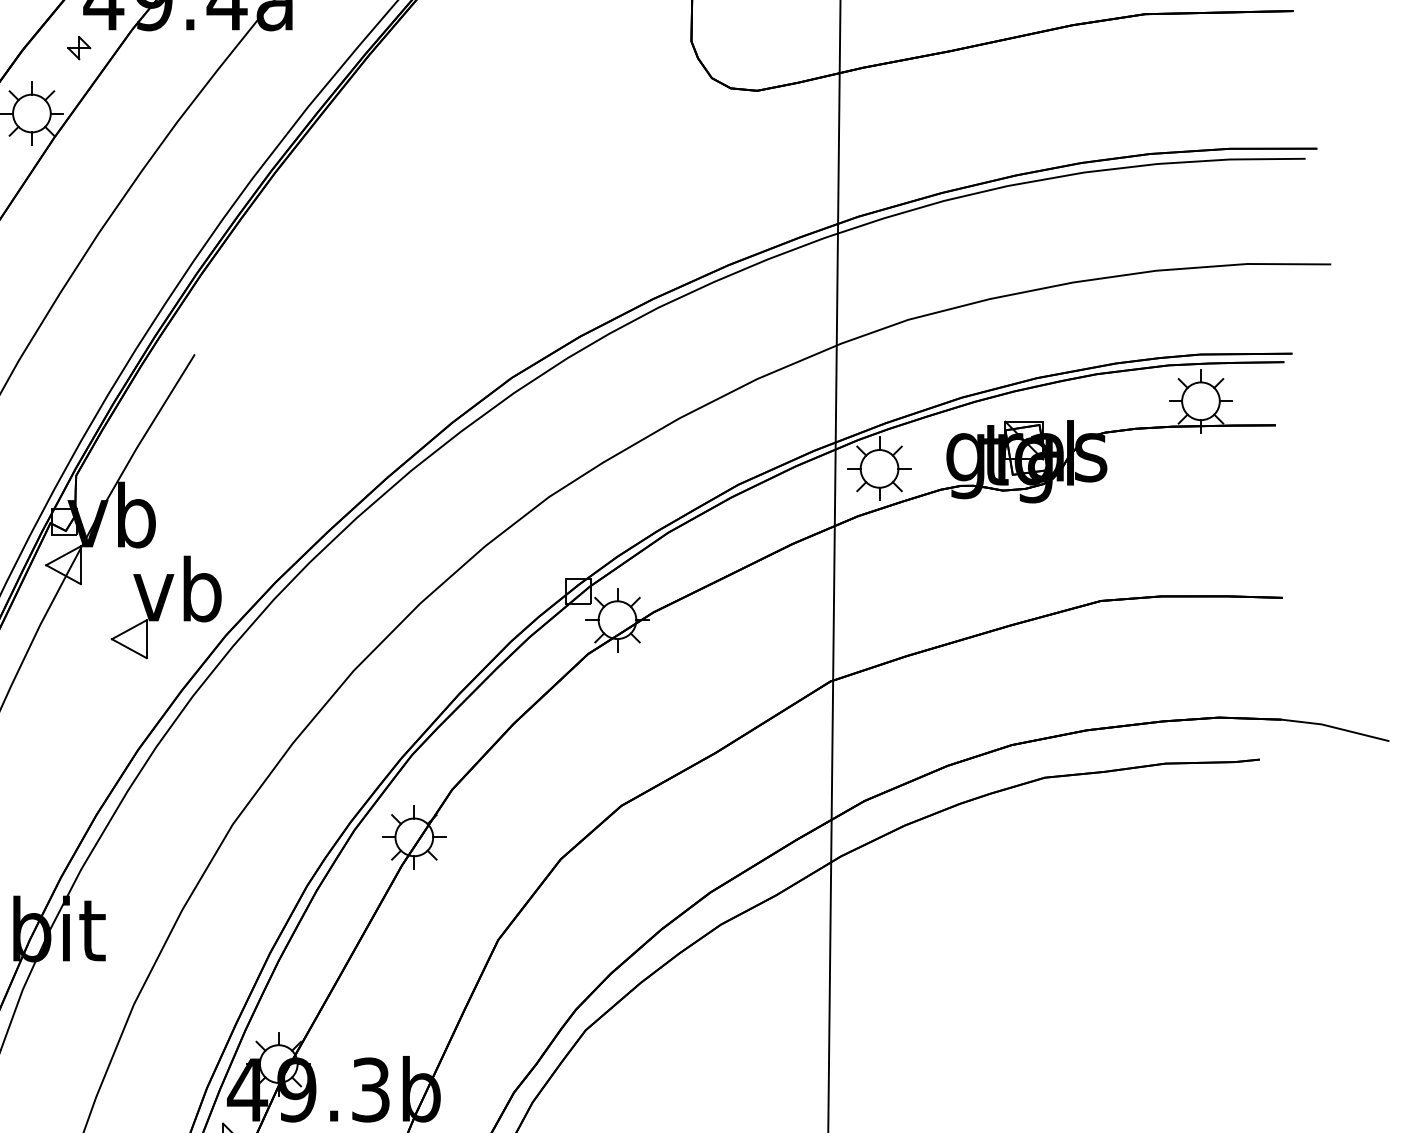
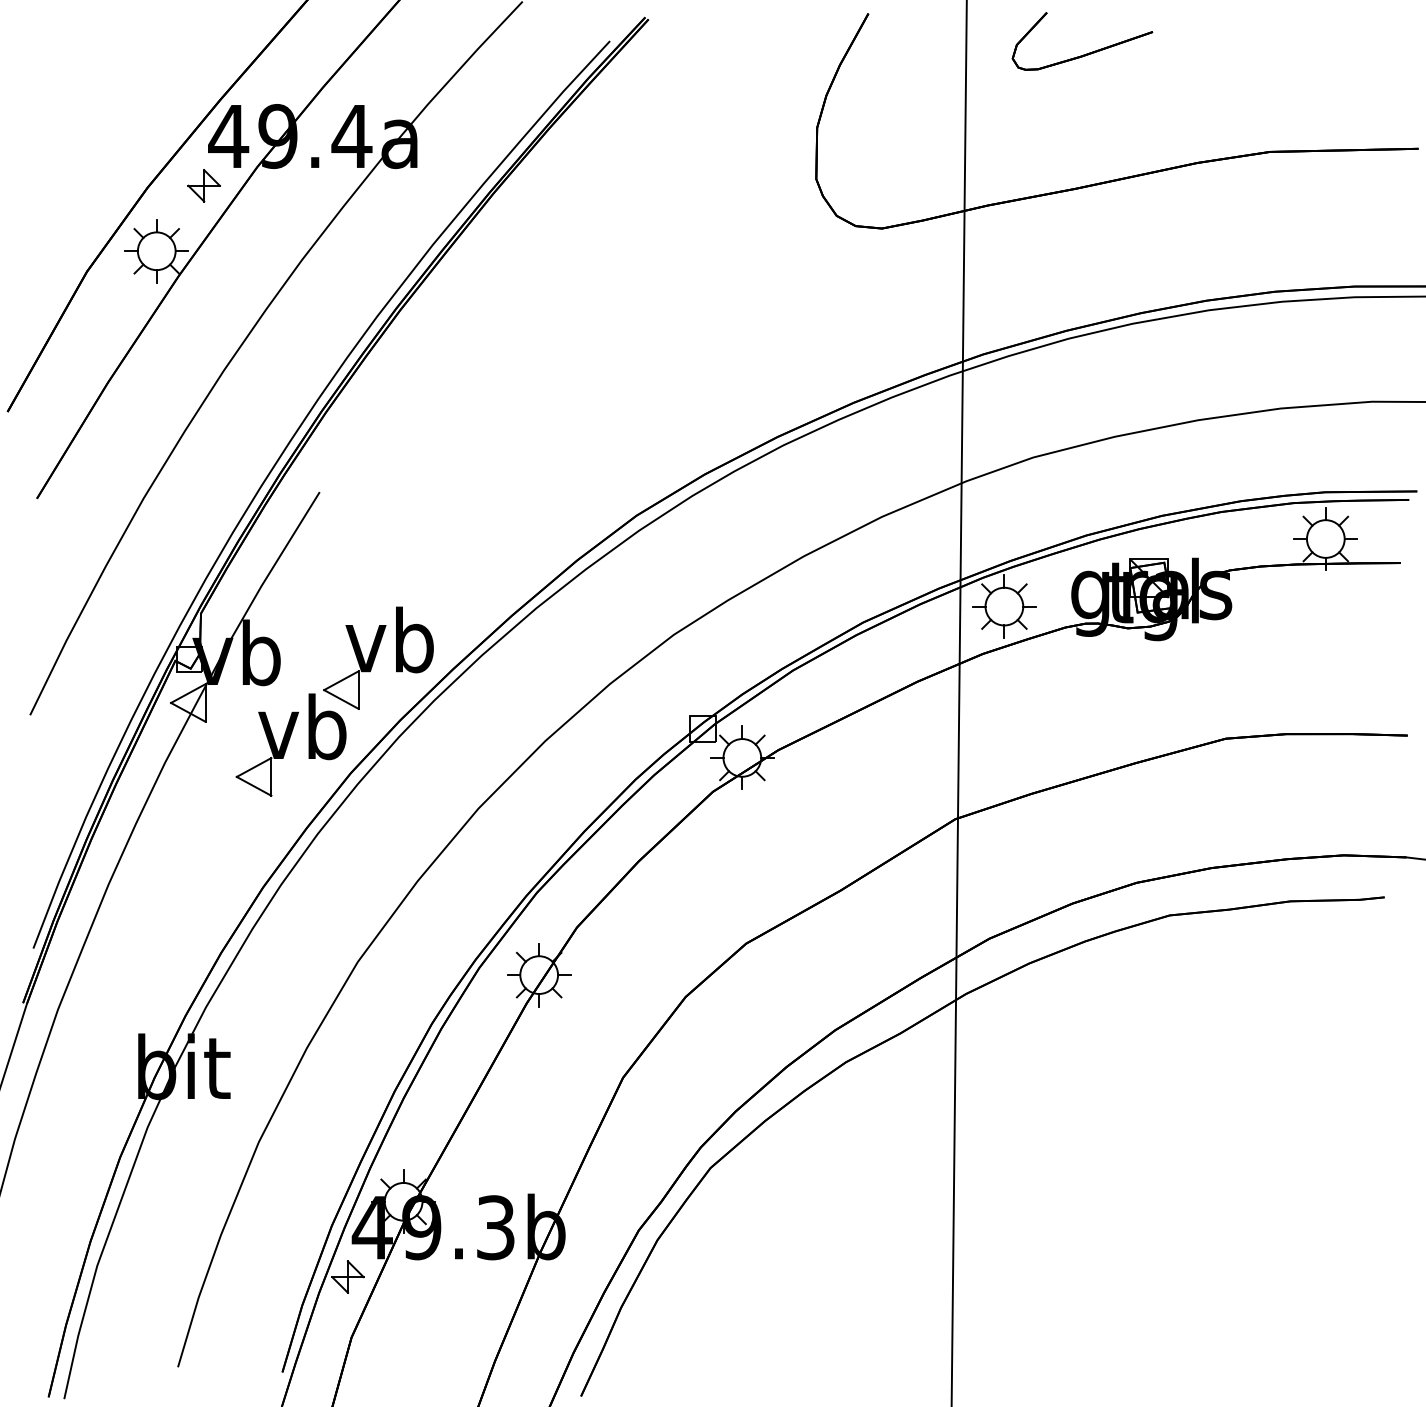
part: (78, 47) -> (203, 185), size x1.43
part: (253, 519) -> (378, 657), added

